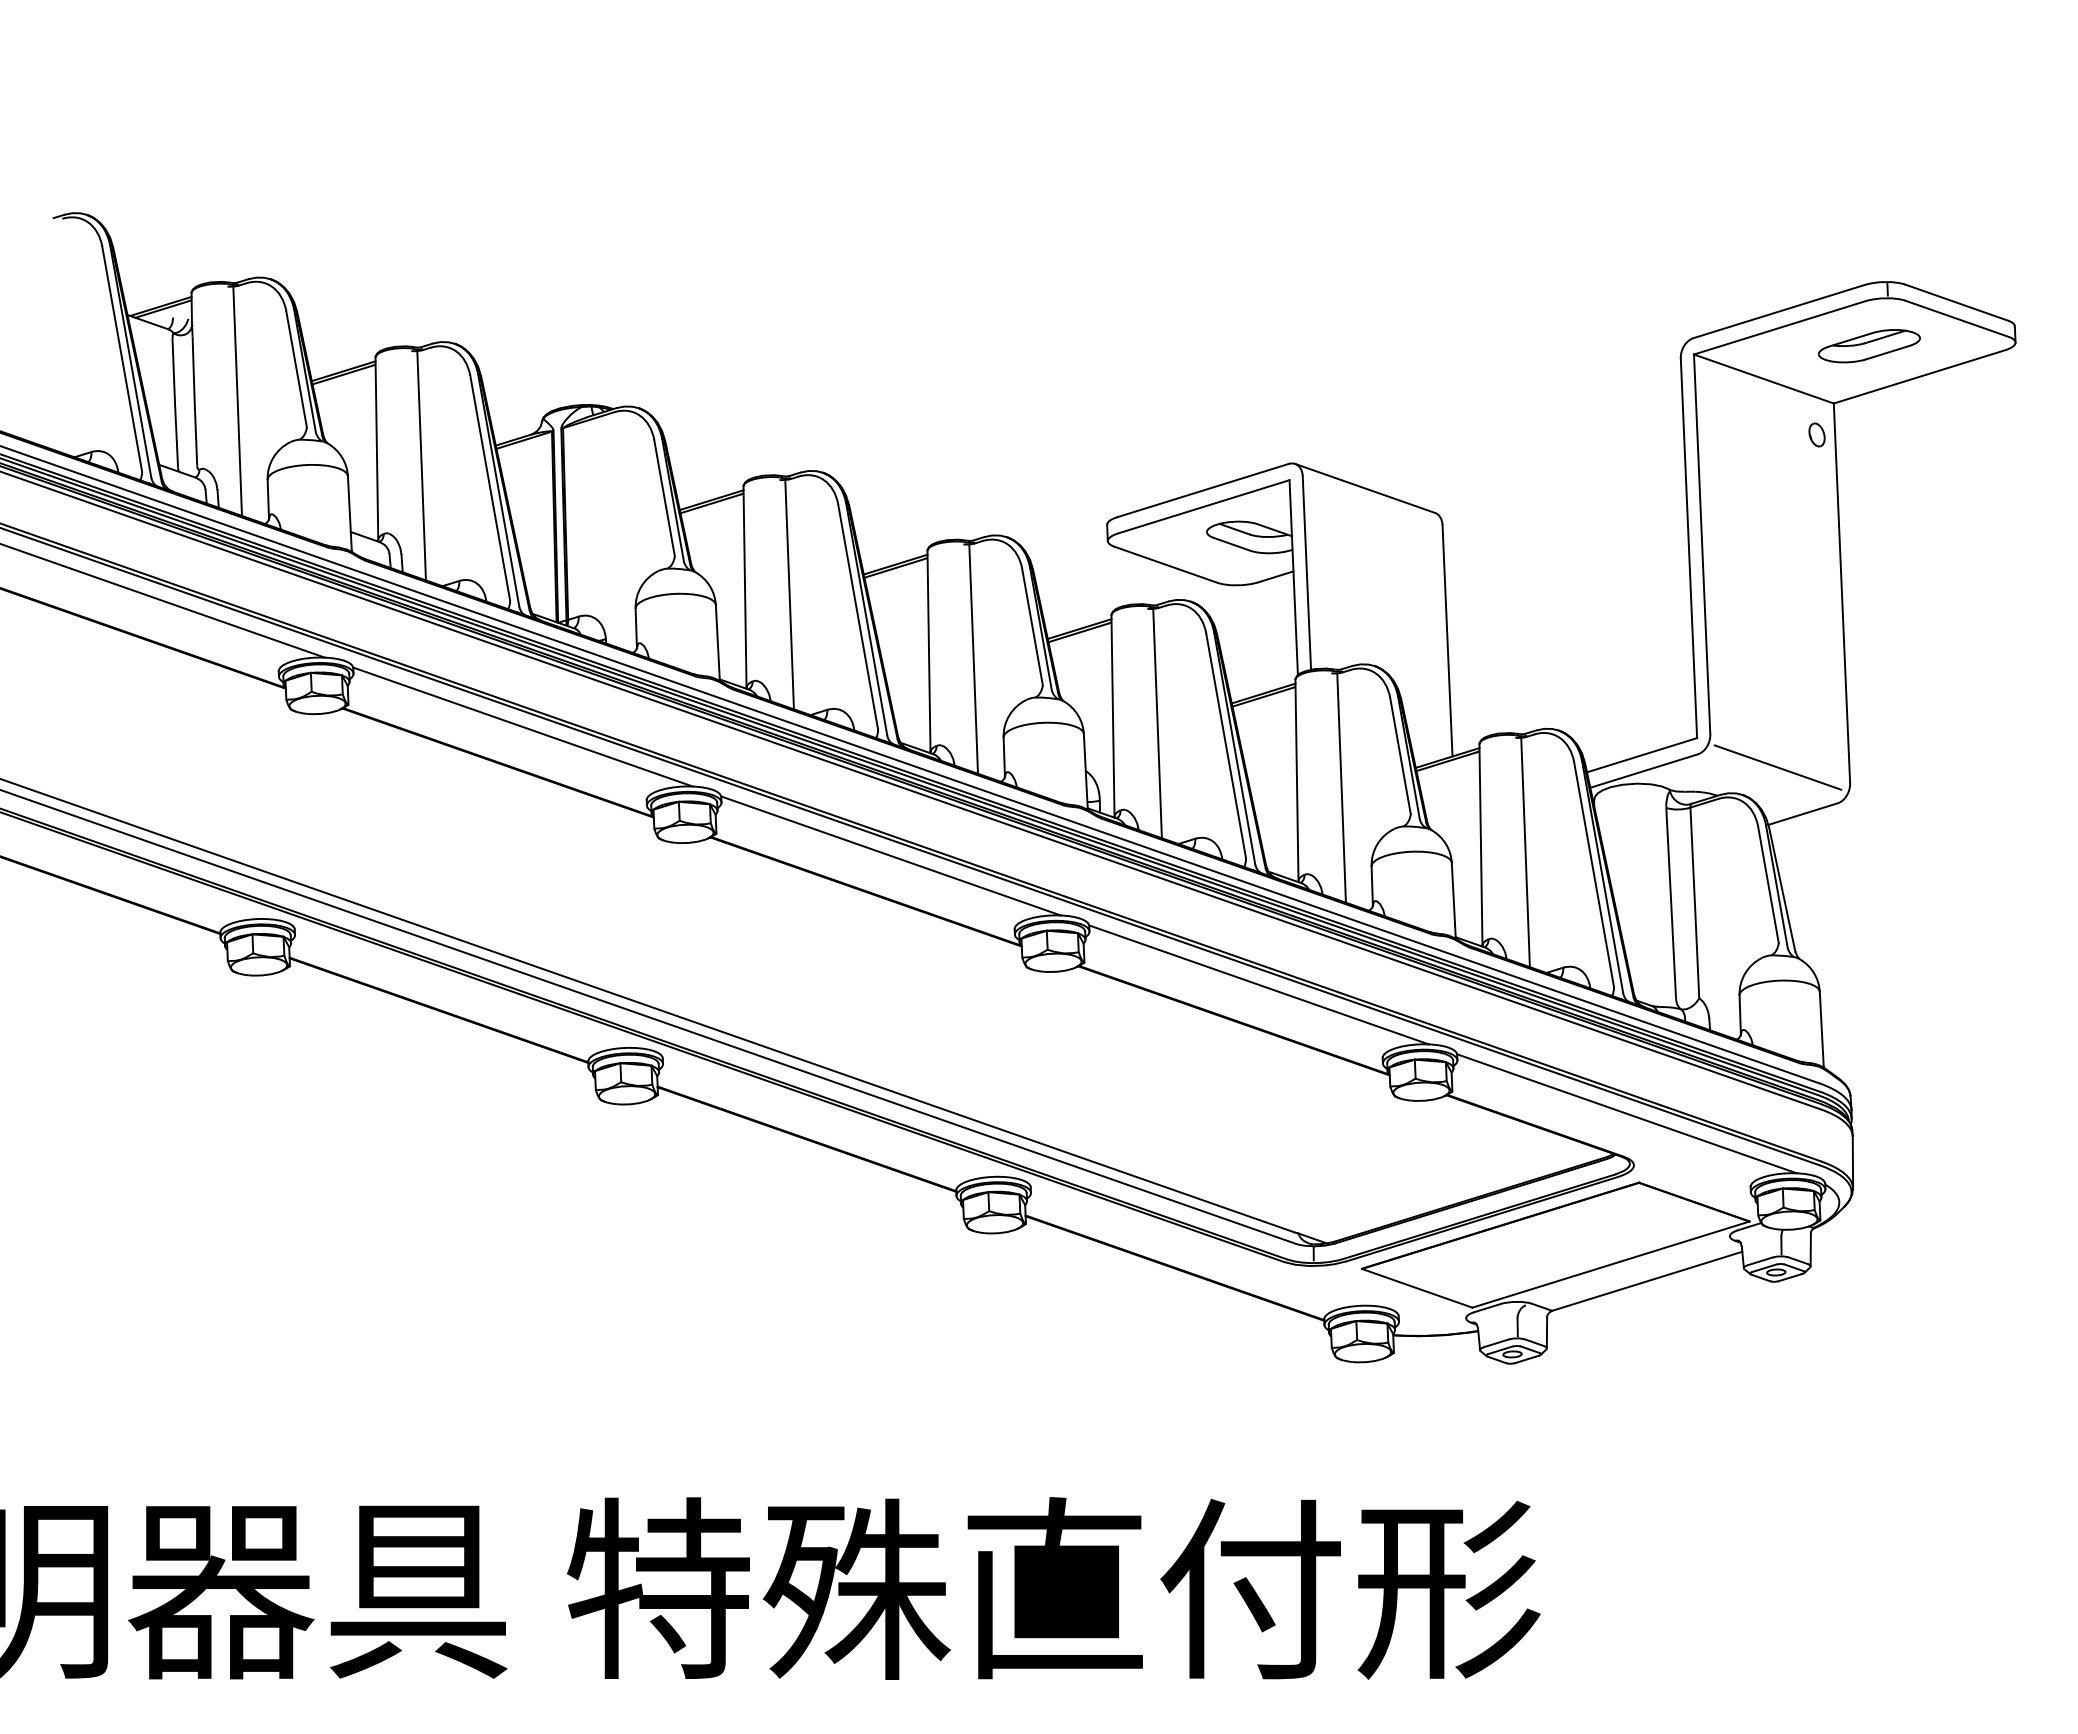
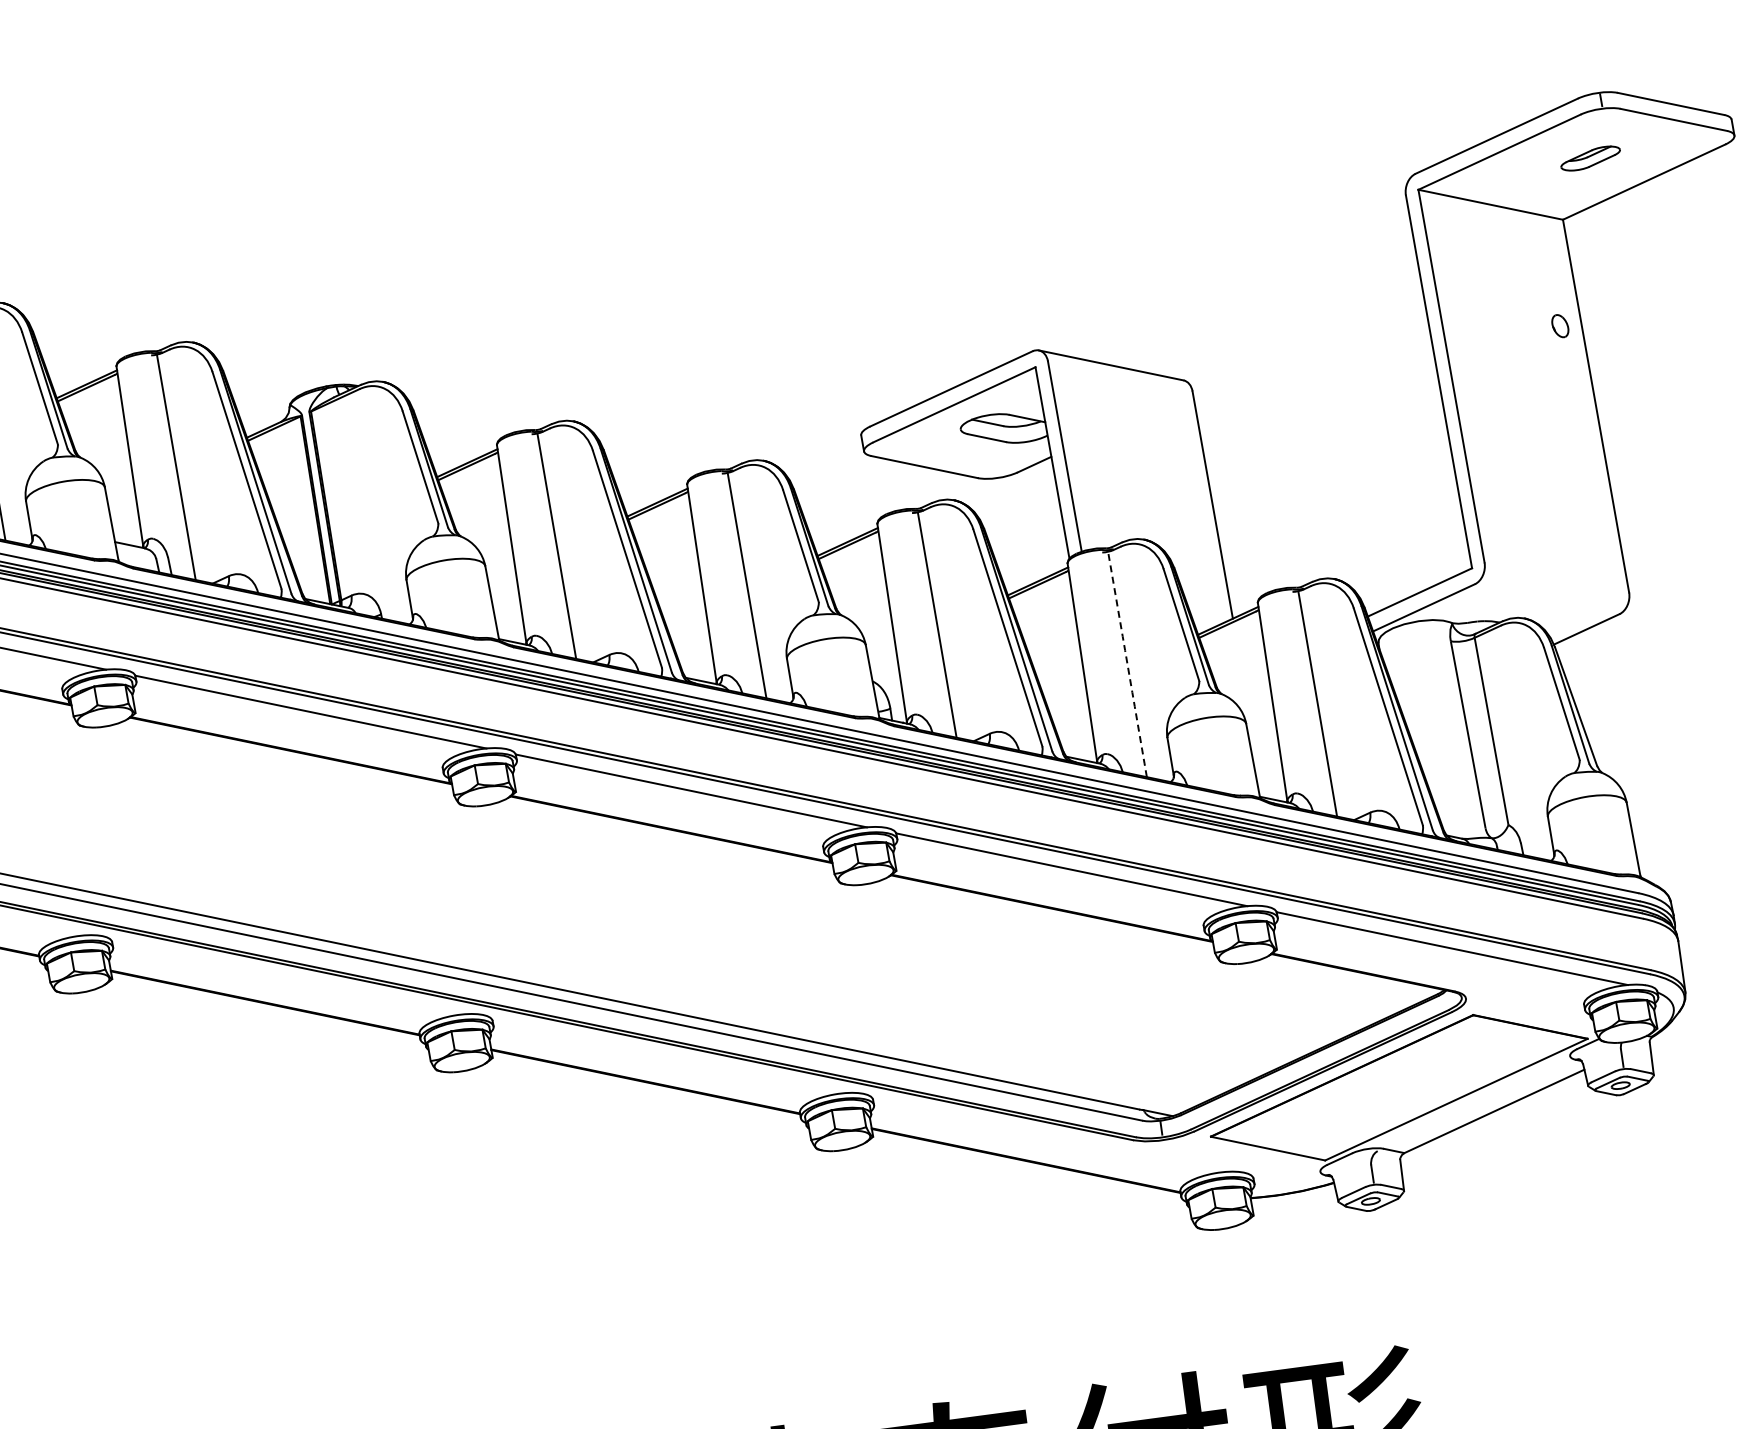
part: (1869, 346) -> (1590, 158), size x0.6
part: (1816, 434) -> (1559, 325), moved
line: (1777, 767) -> (1555, 586), removed
arc: (1341, 788) -> (1127, 664), solid -> dashed

